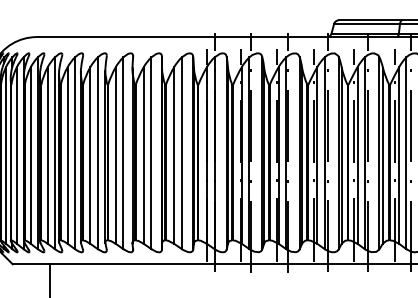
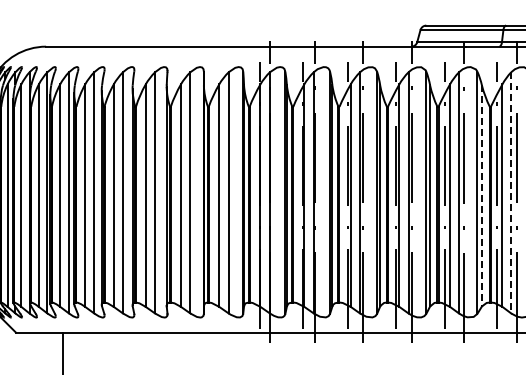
line: (406, 152) -> (511, 192), solid -> dashed
line: (382, 155) -> (481, 195), solid -> dashed

